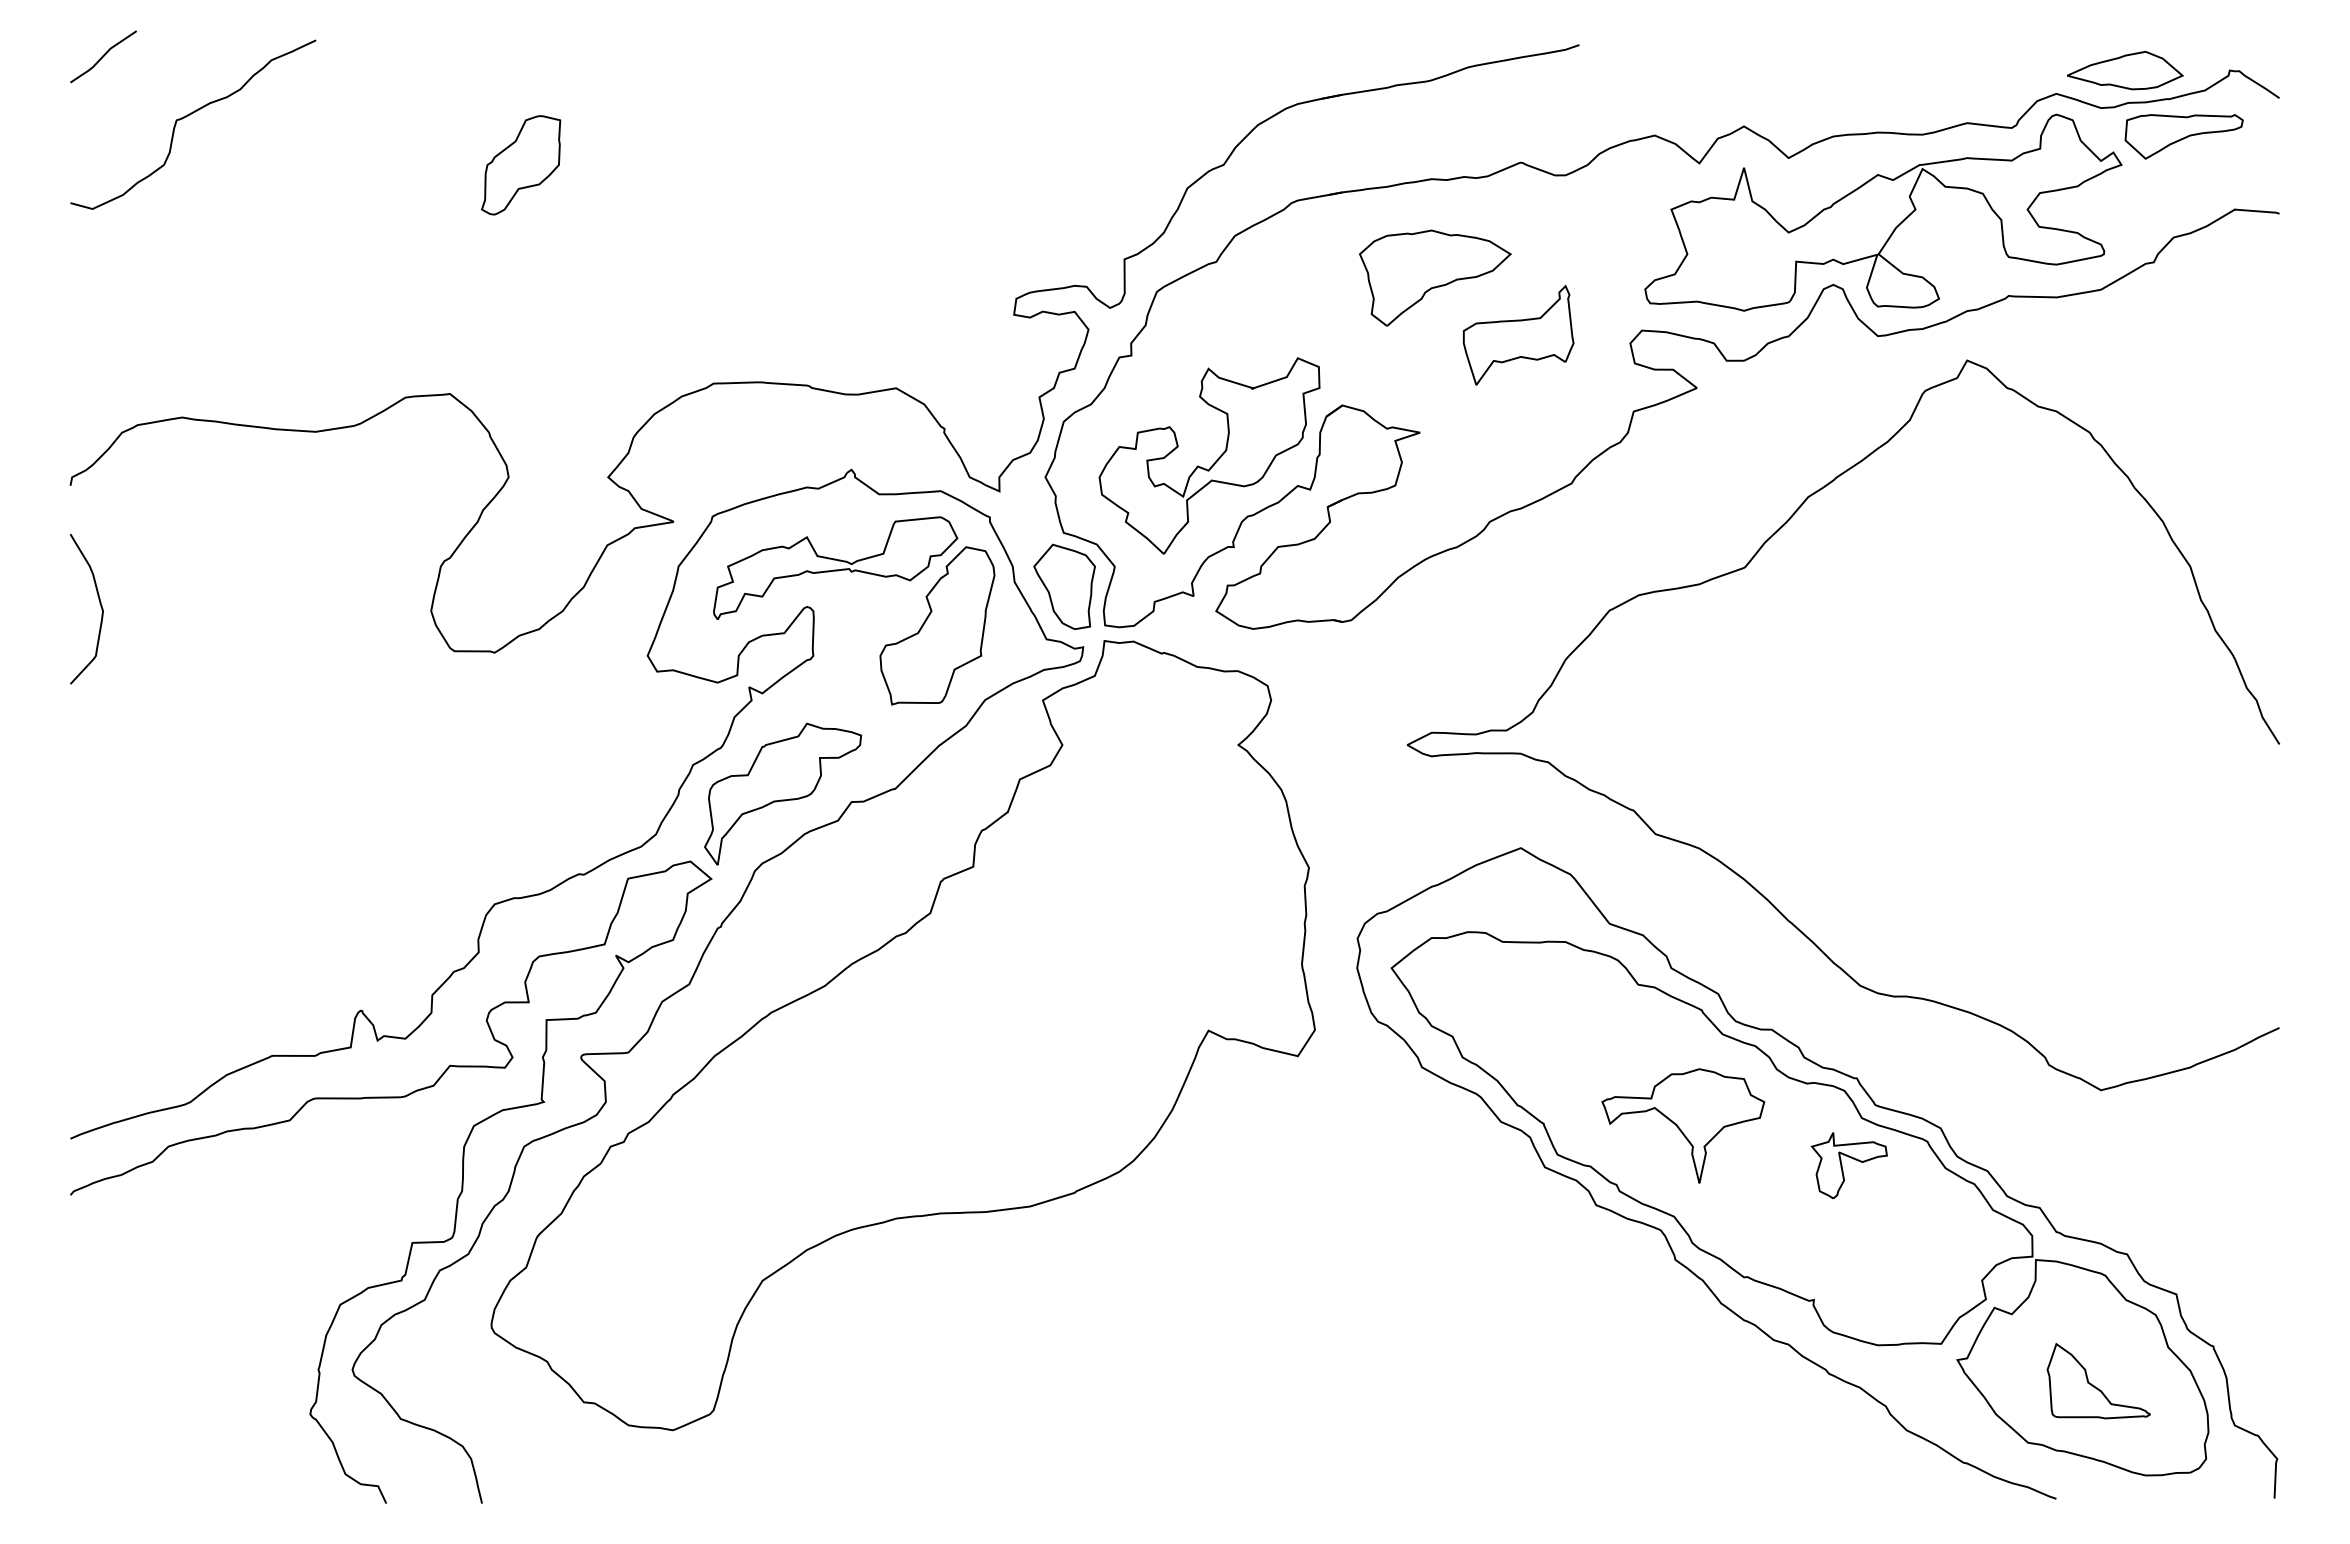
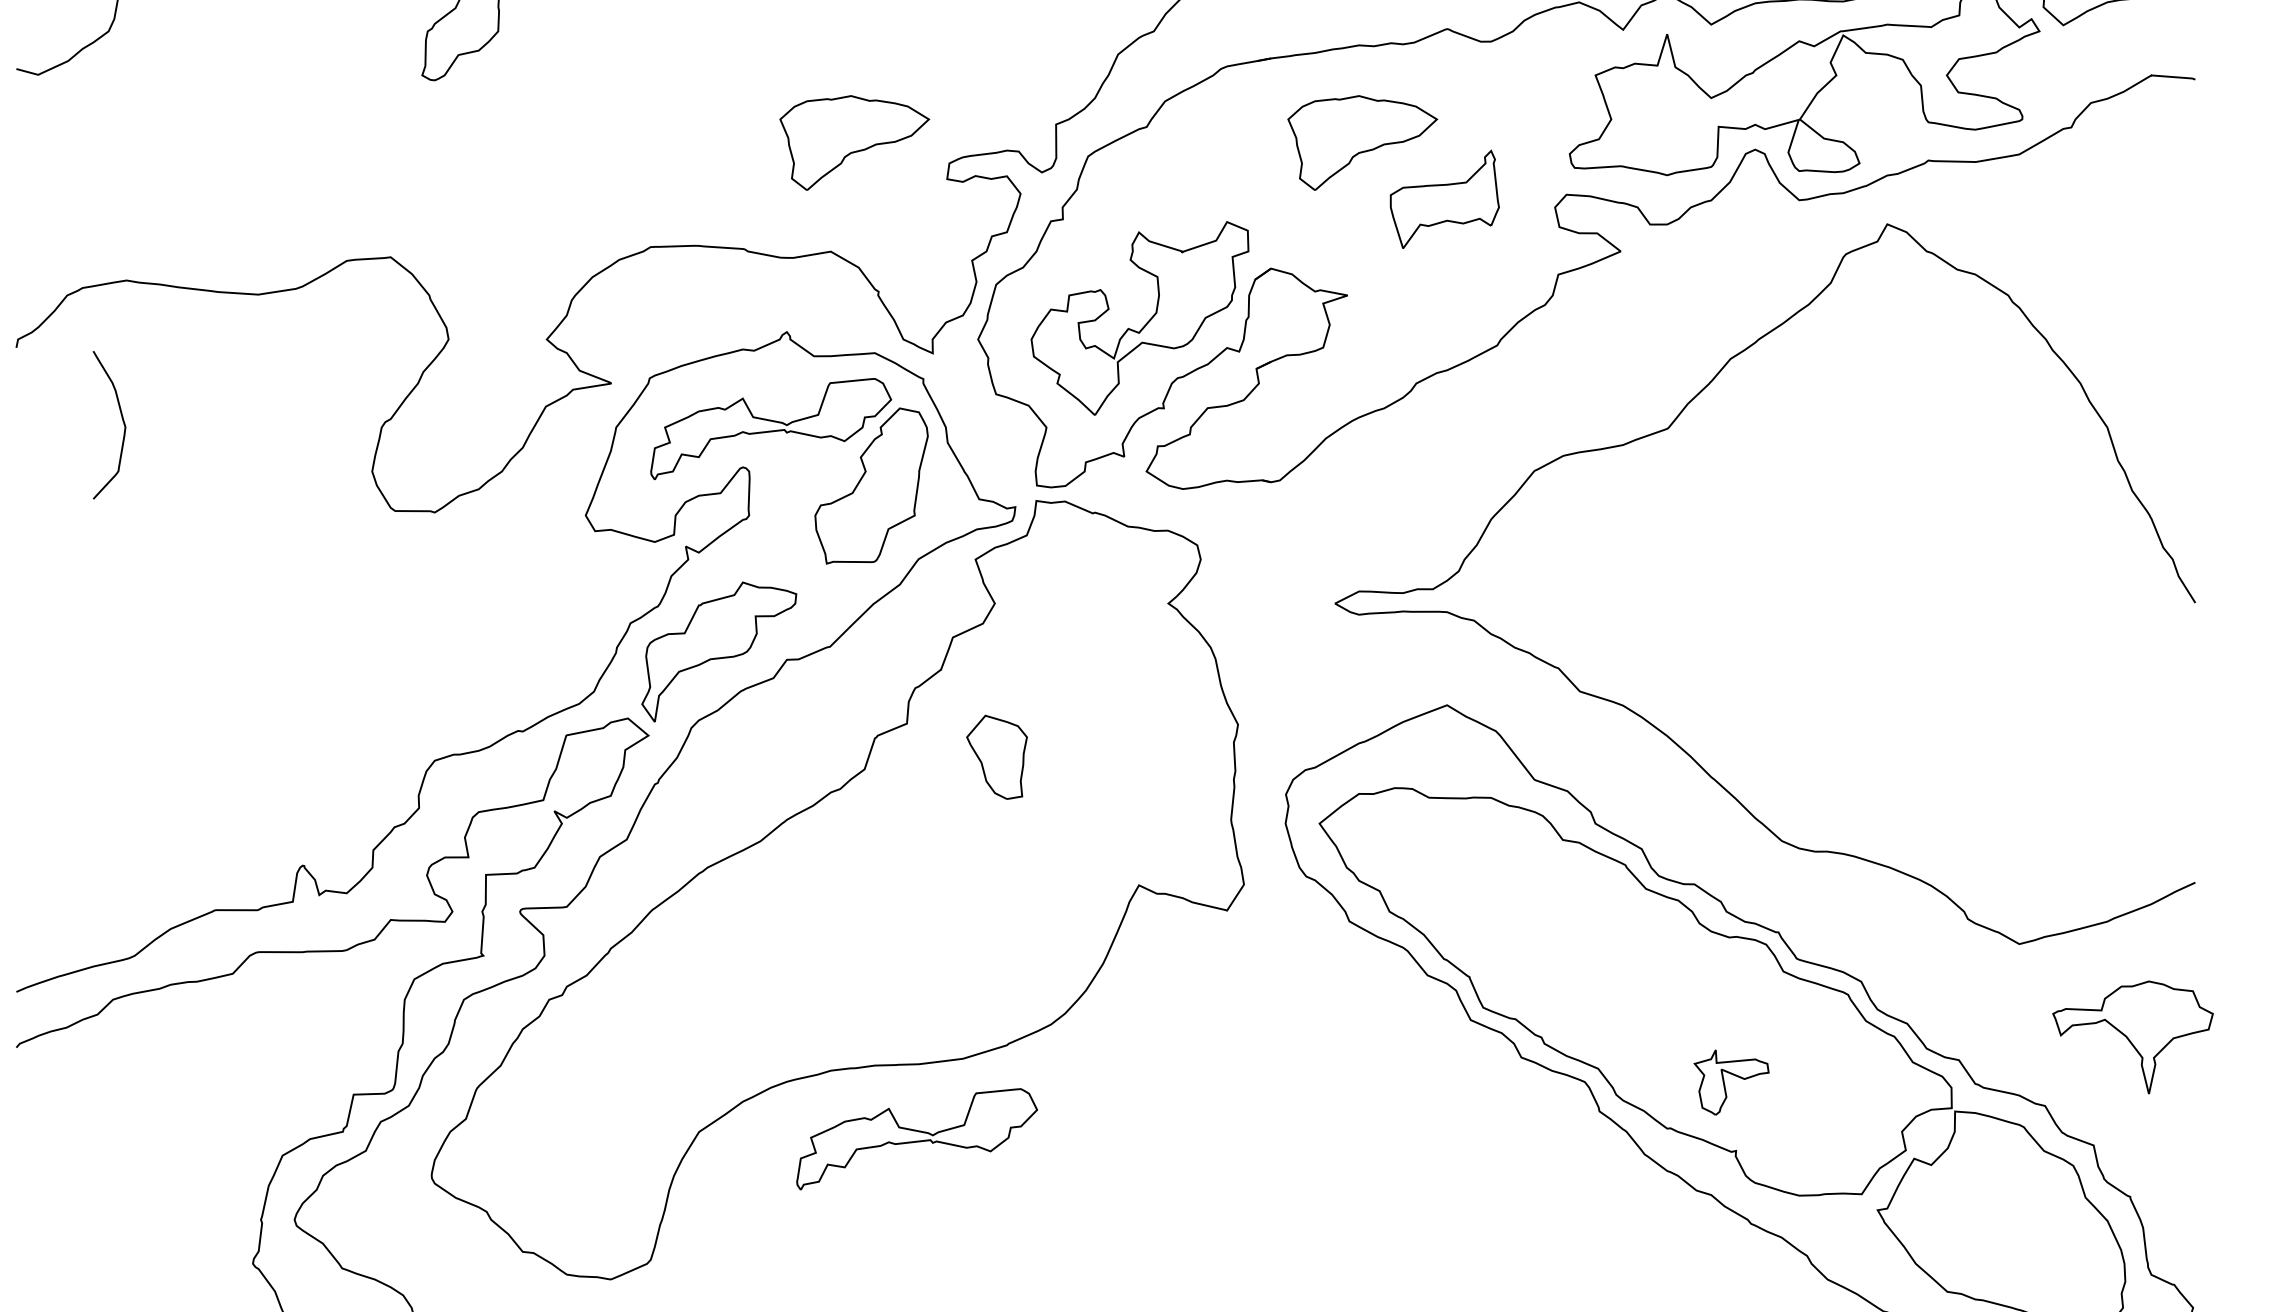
part: (920, 277) -> (854, 142), added
part: (1064, 586) -> (996, 756), moved
curve: (99, 603) -> (121, 419), moved
part: (1683, 1125) -> (2133, 1037), moved
part: (1848, 1165) -> (1730, 1082), moved
part: (983, 1287) -> (917, 1138), added
part: (2098, 1381) -> (2016, 1231), removed

